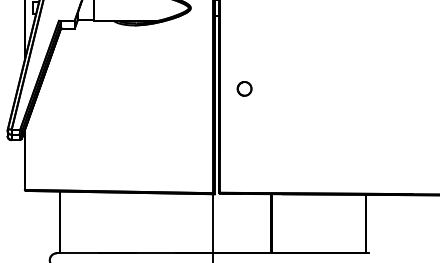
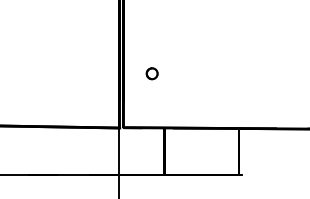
part: (244, 88) -> (152, 73), moved

